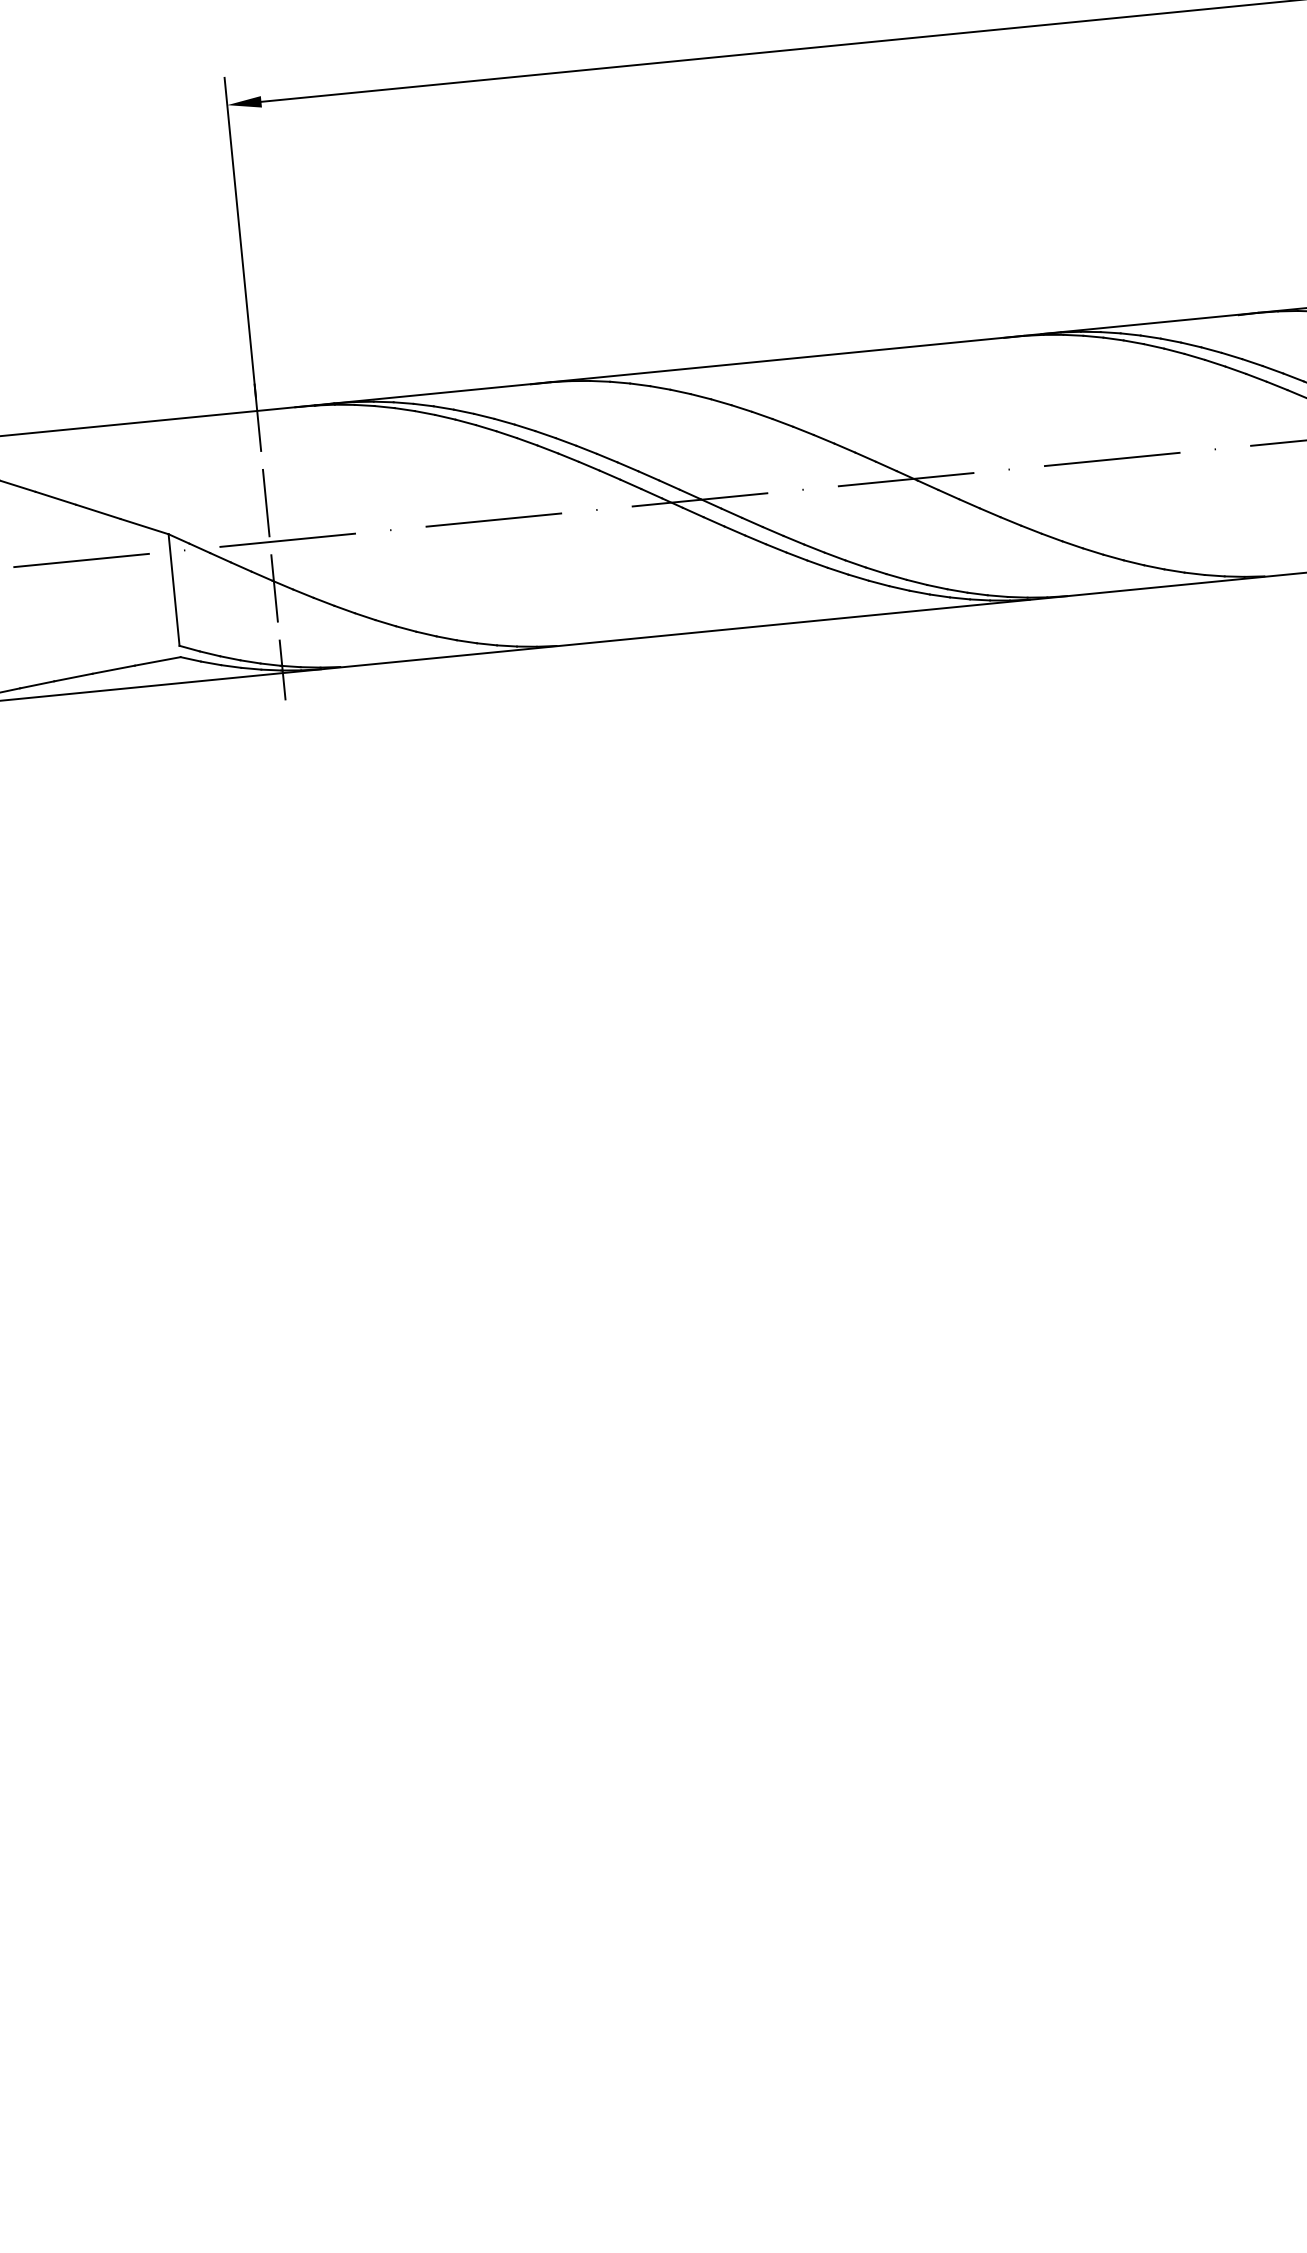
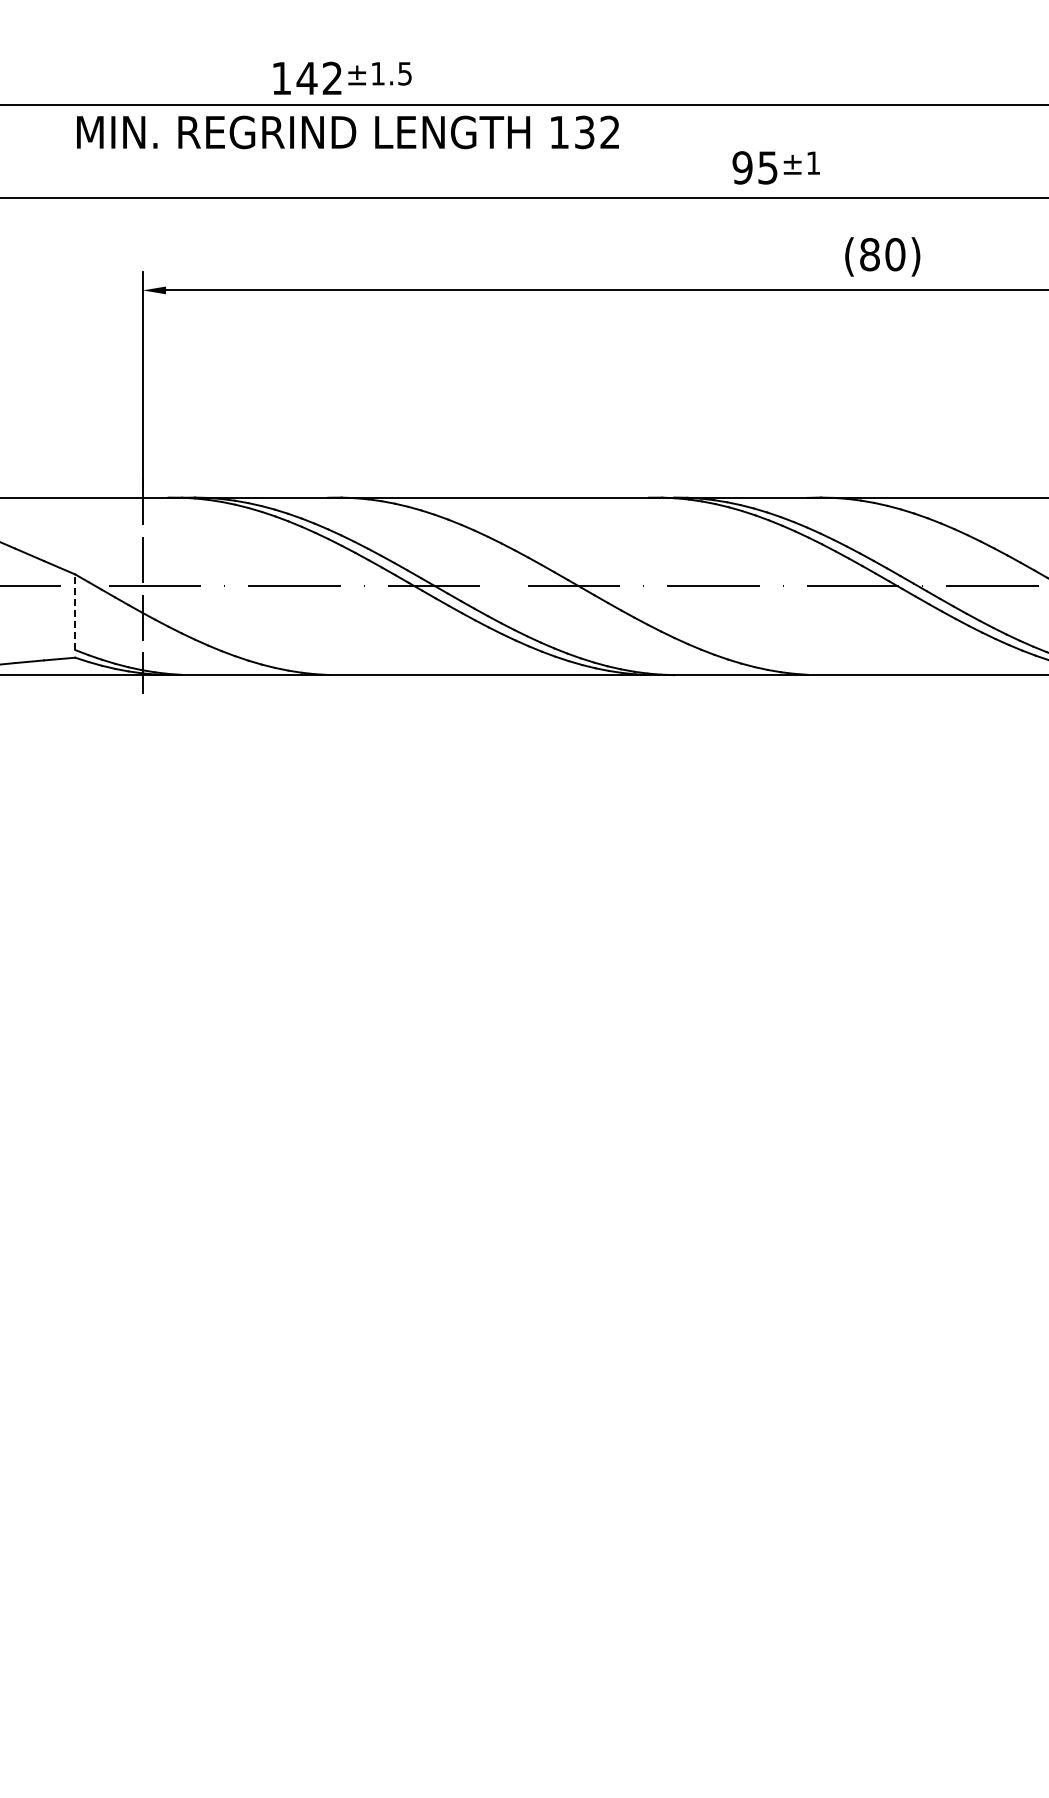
line: (174, 590) -> (75, 612), solid -> dashed

